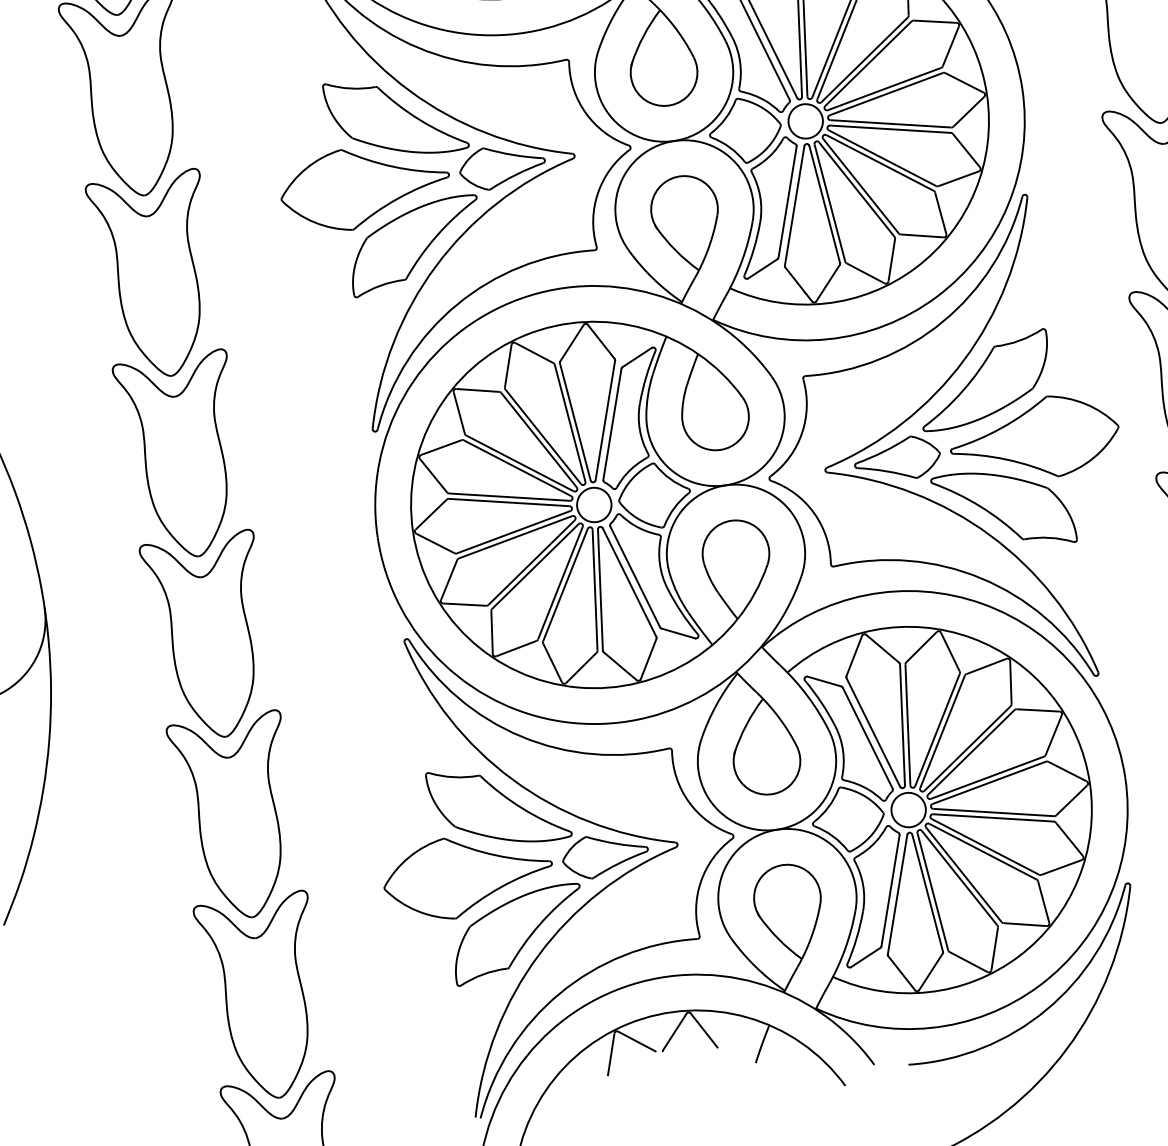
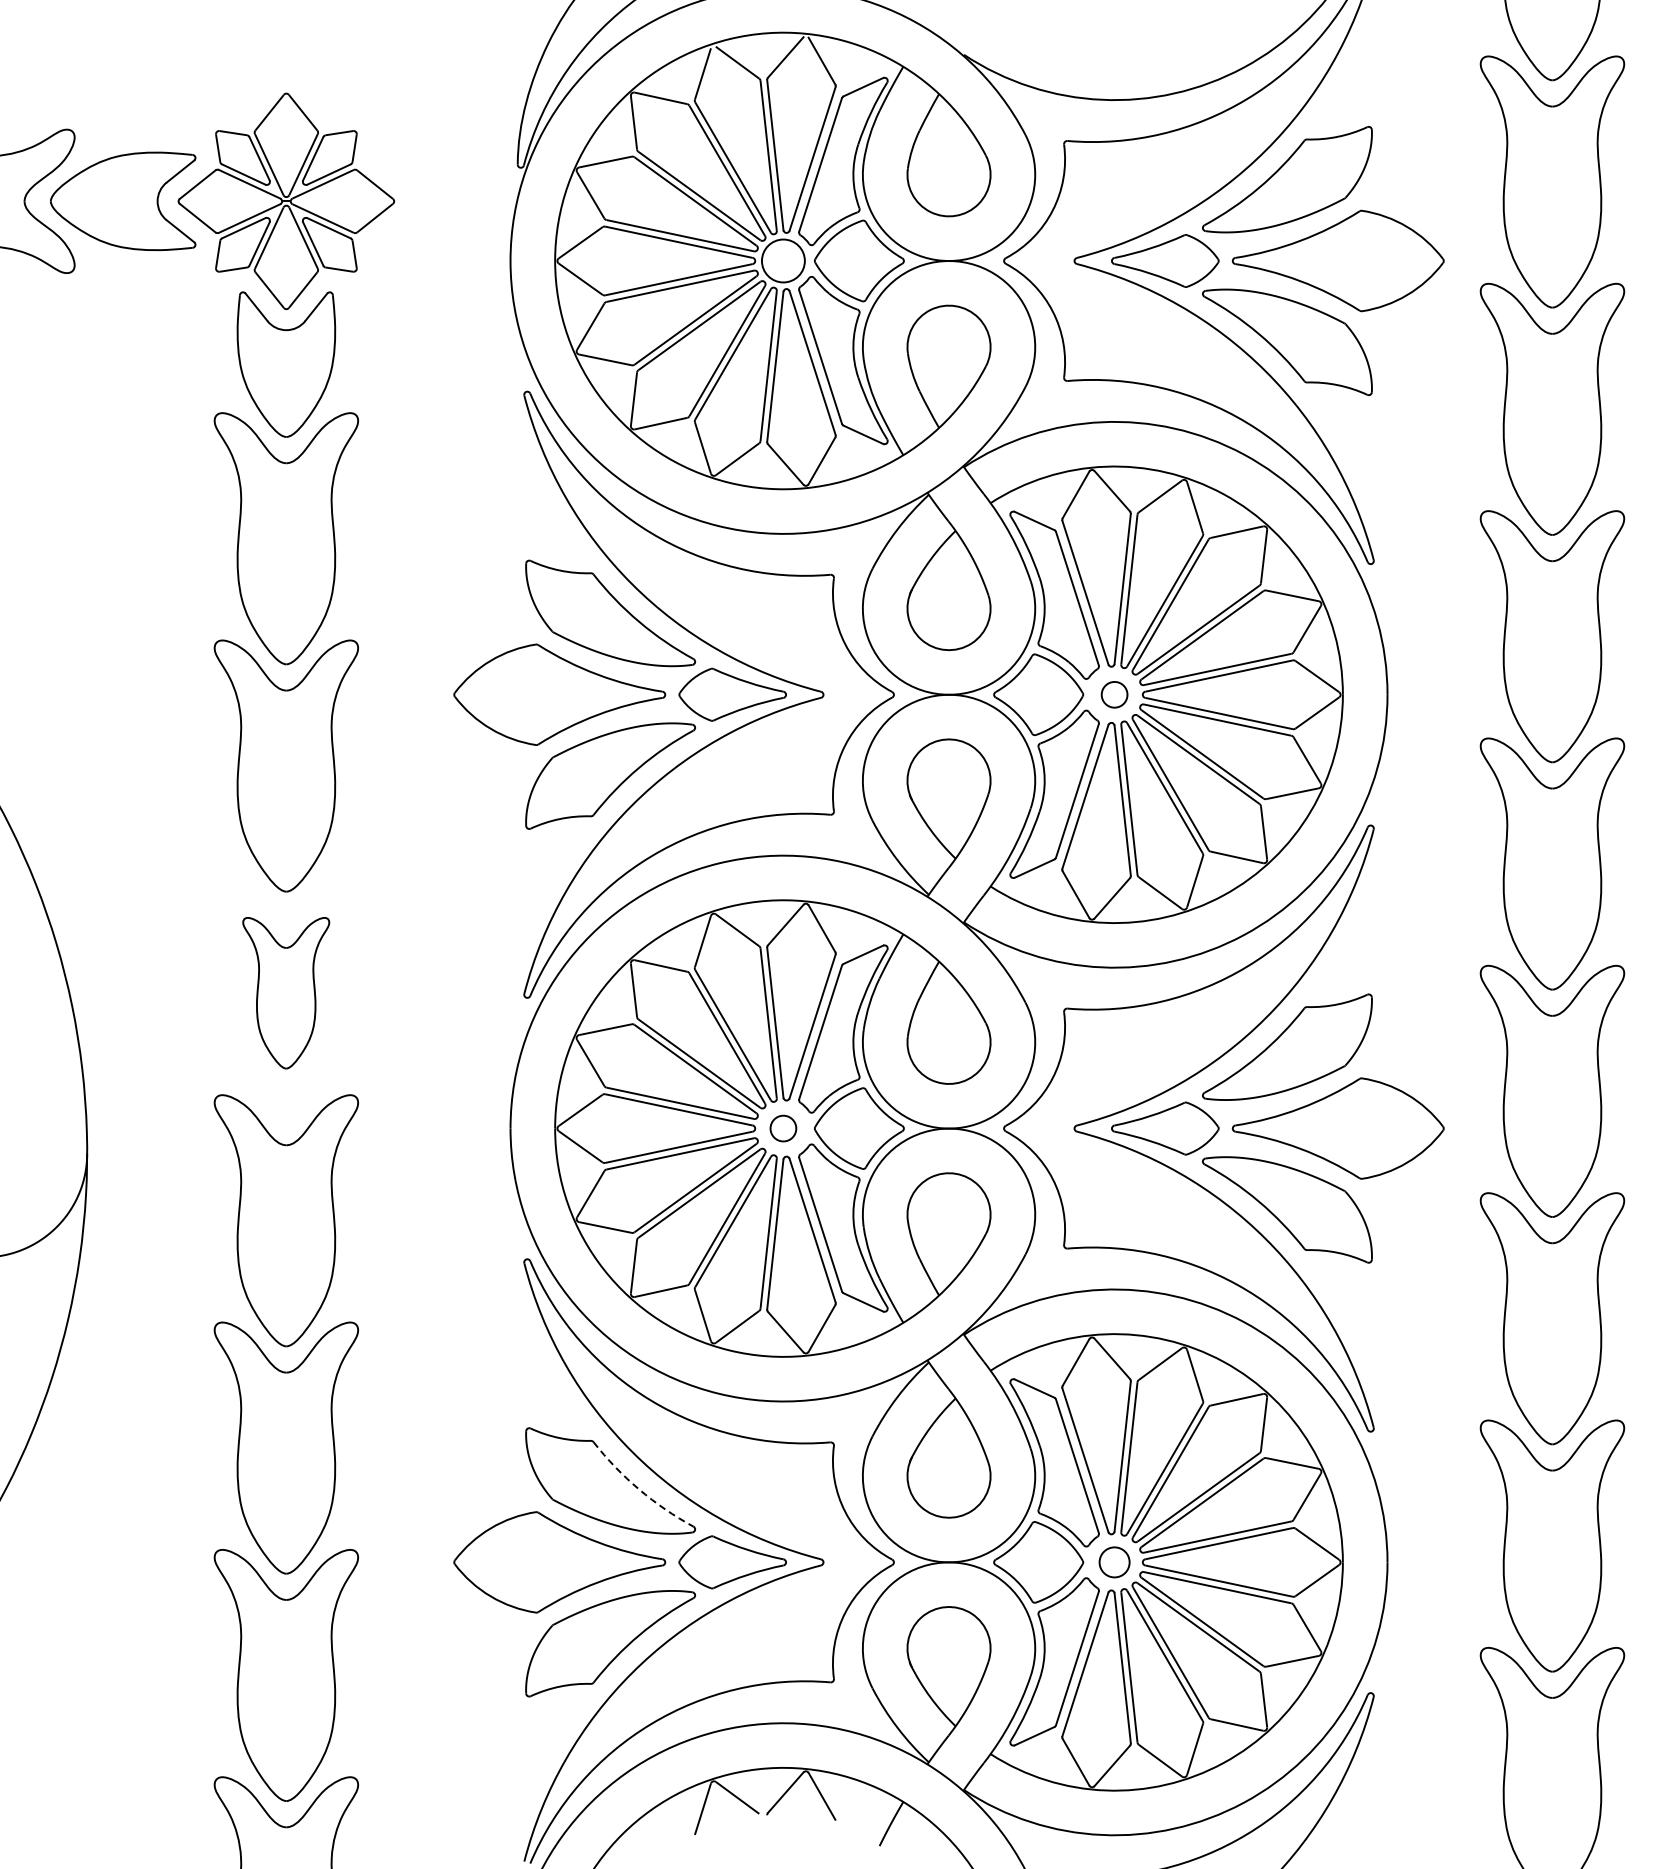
circle: (805, 121) -> (1114, 694), size x0.6
part: (182, 456) -> (285, 992), size x0.6
circle: (593, 505) -> (782, 1128), size x0.6
arc: (522, 808) -> (639, 1489), solid -> dashed
circle: (908, 809) -> (1114, 1561), size x0.7

